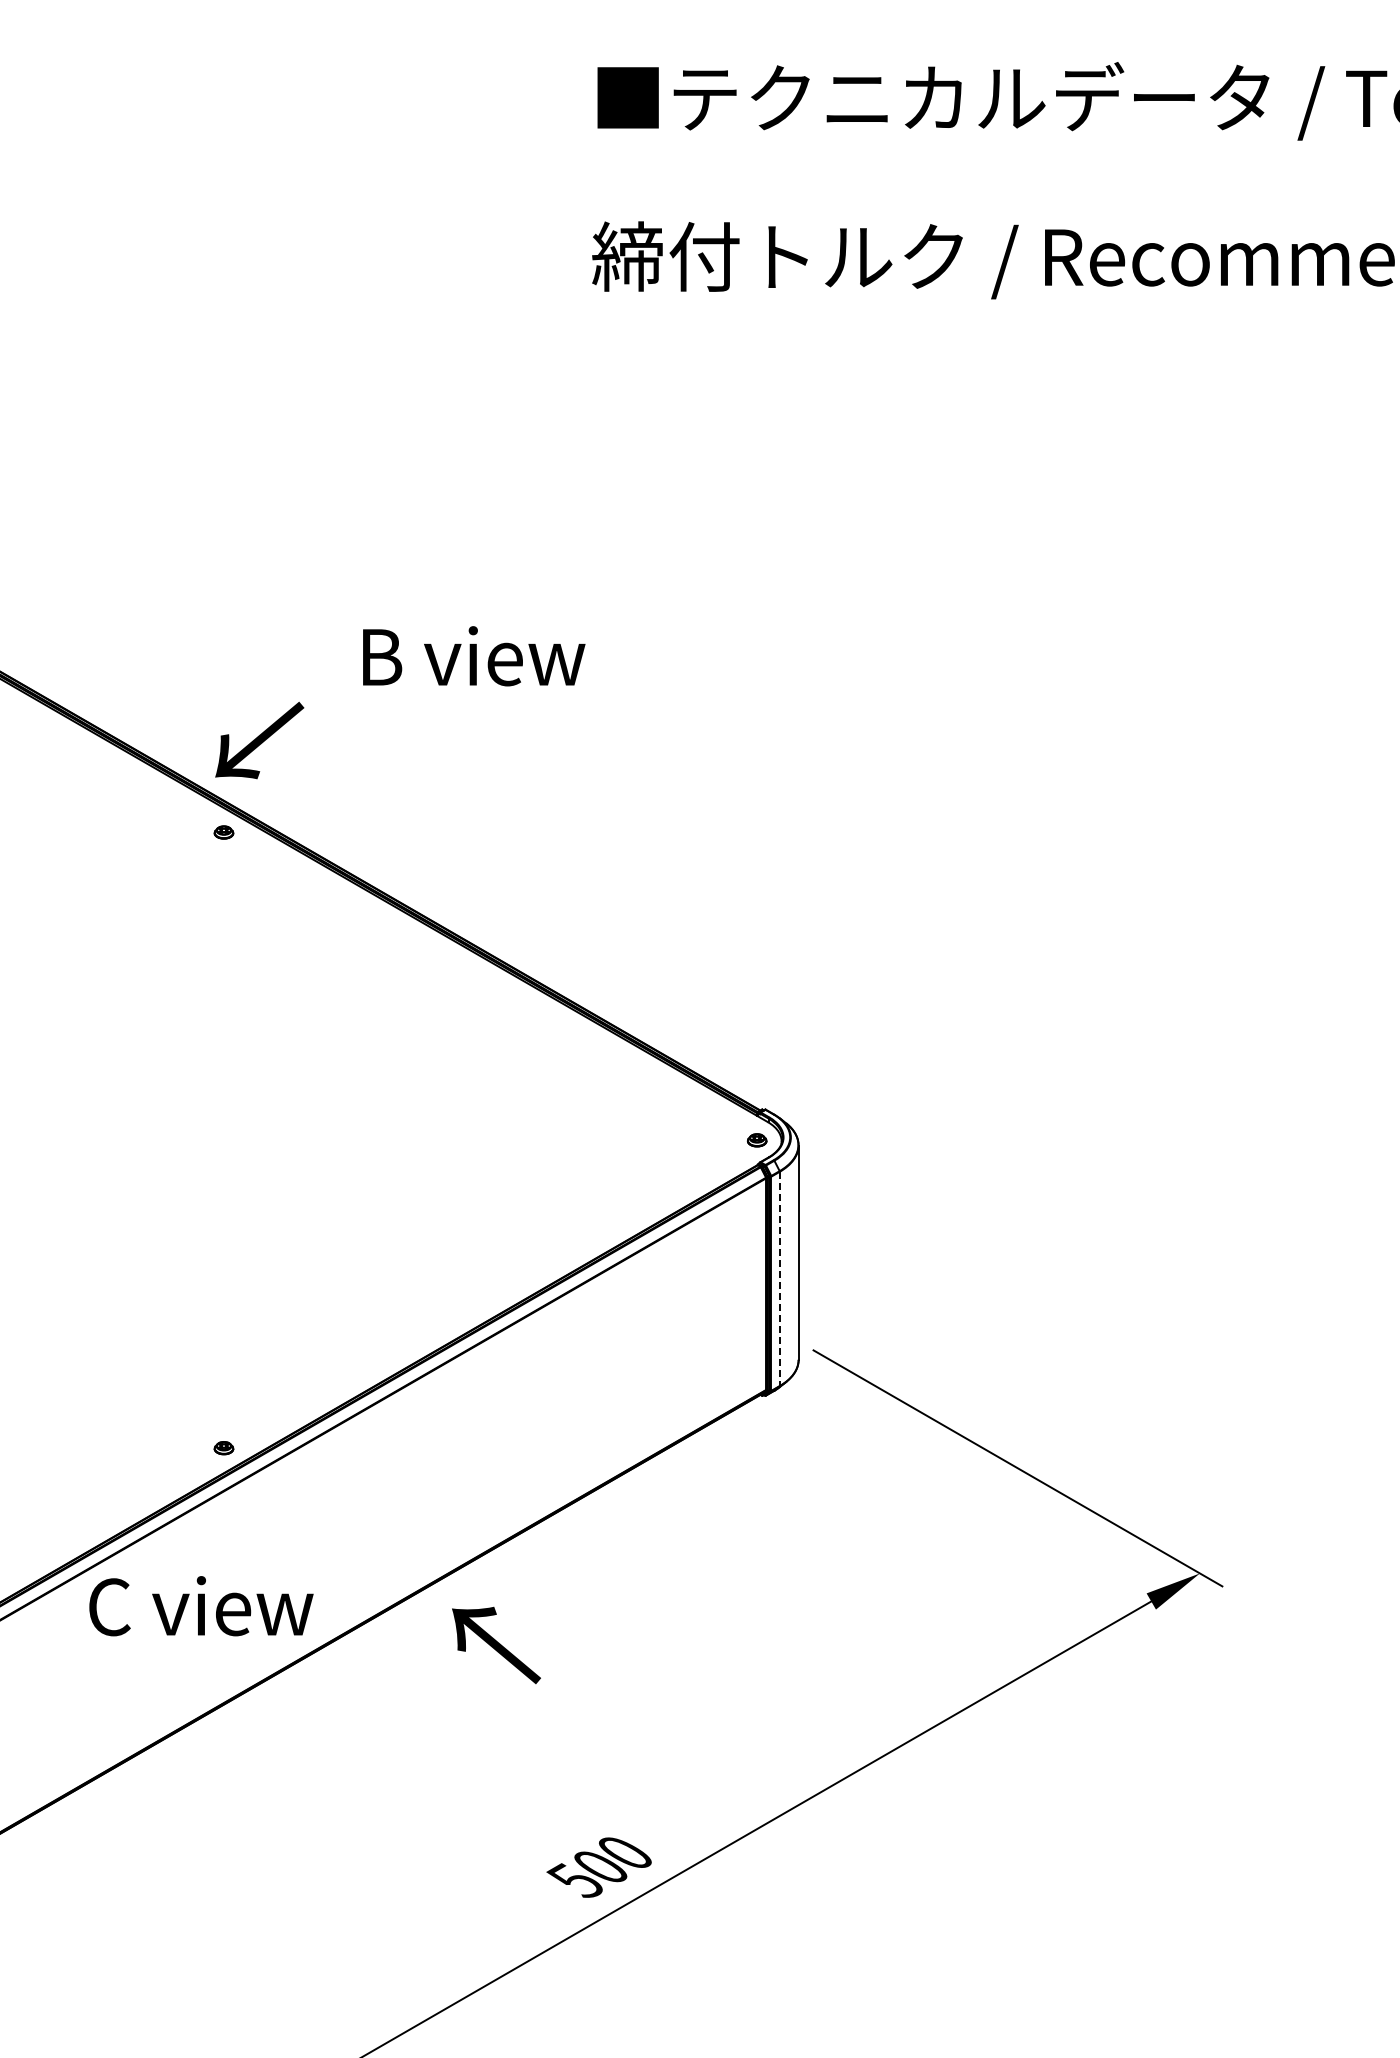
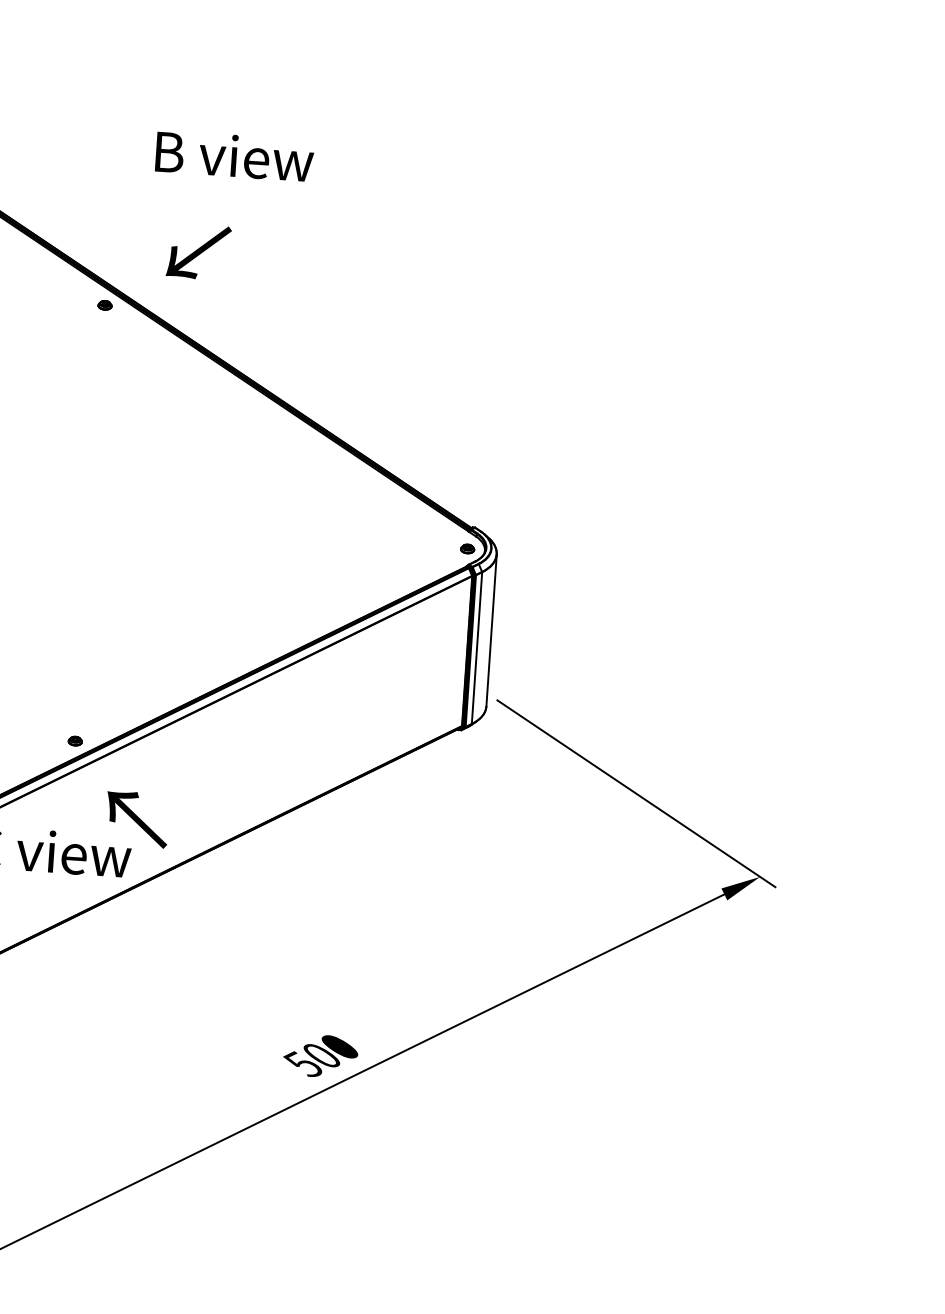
text: (474, 656) -> (235, 156), moved
text: (259, 740) -> (198, 251), moved
line: (779, 1279) -> (476, 648), dashed -> solid
text: (496, 1645) -> (137, 819), moved

